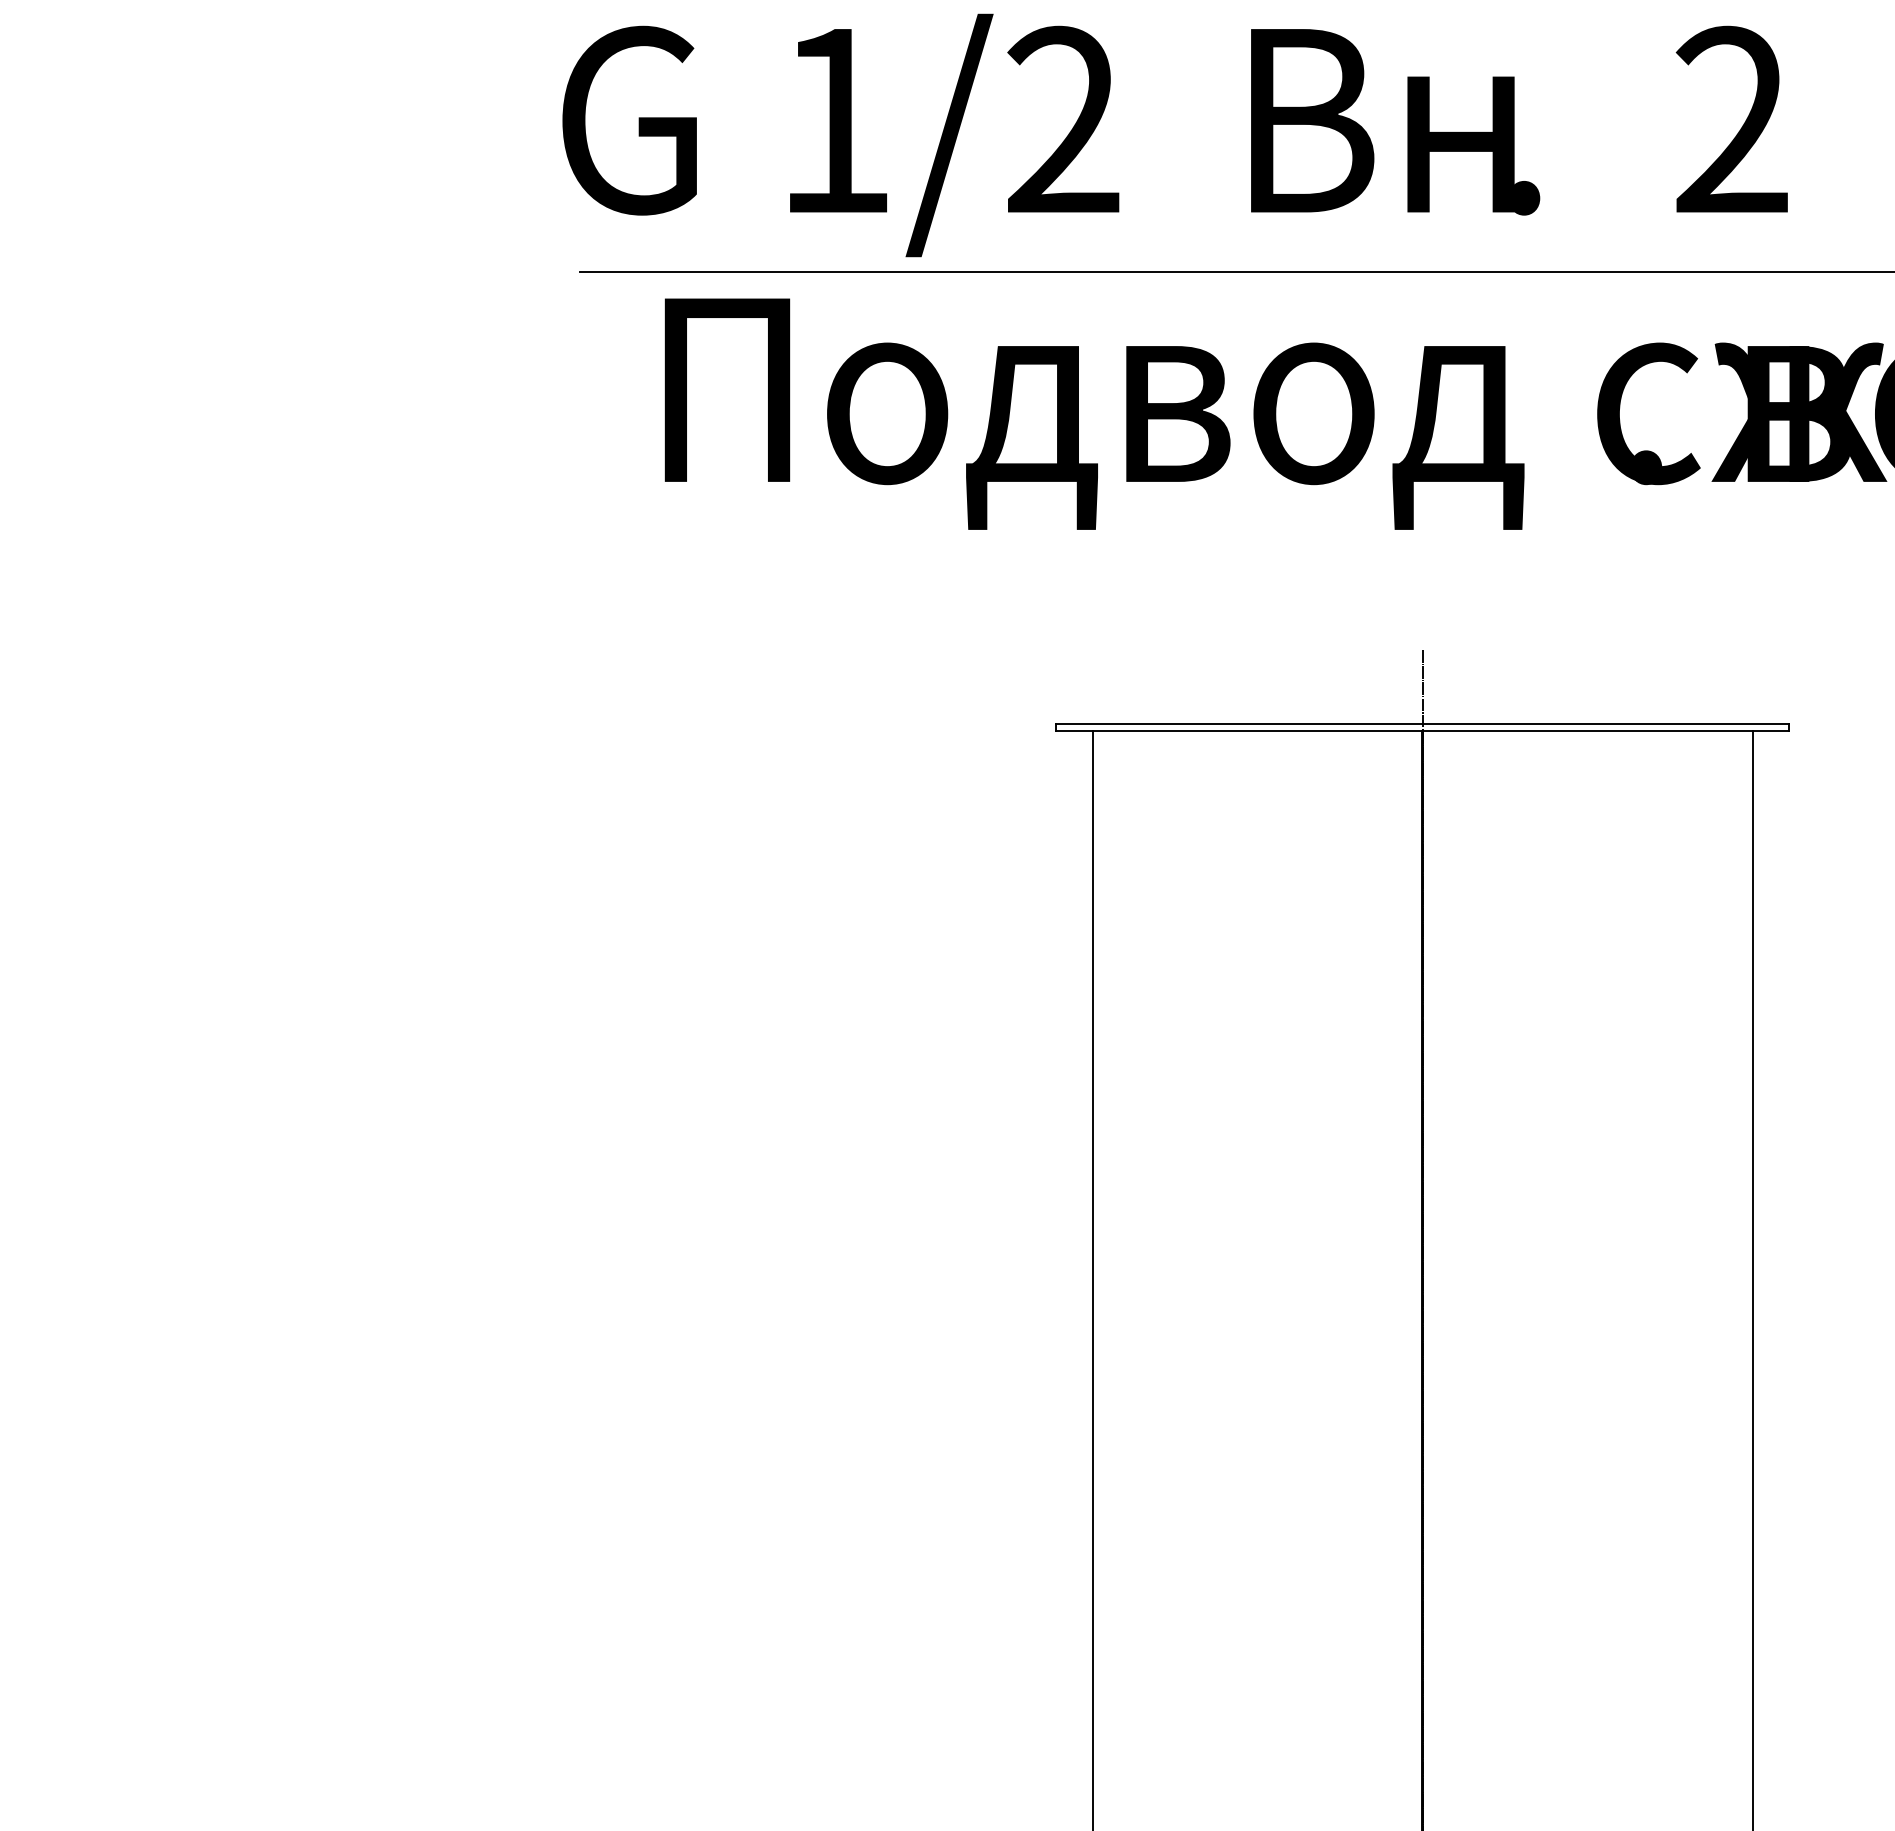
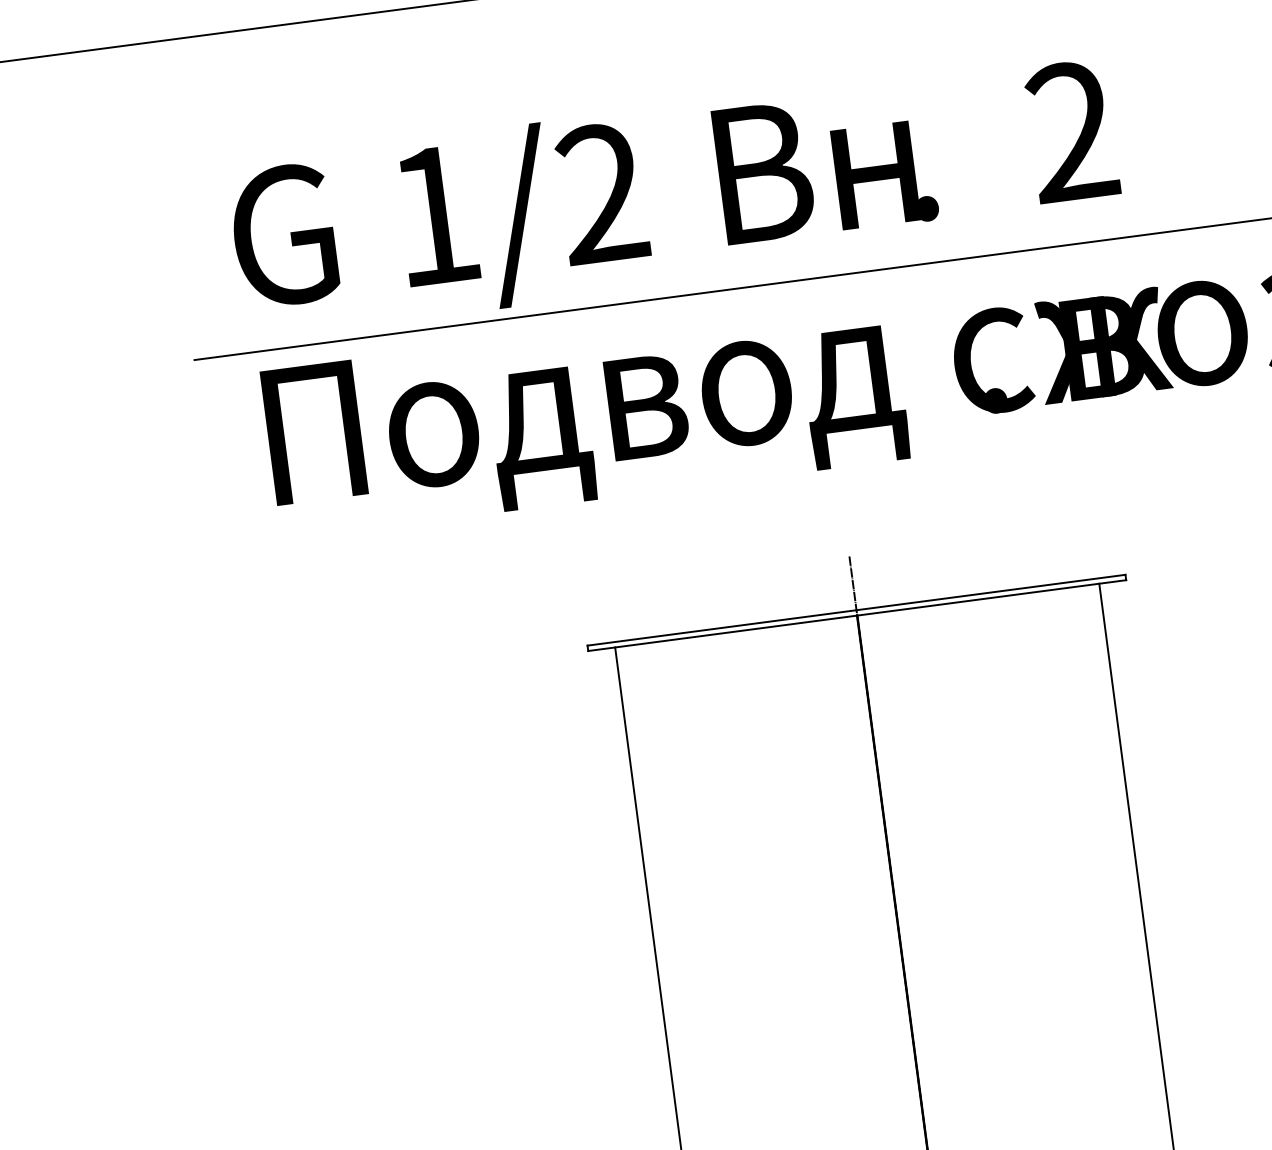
text: (1519, 120) -> (916, 152), moved
text: (840, 135) -> (440, 226), moved

